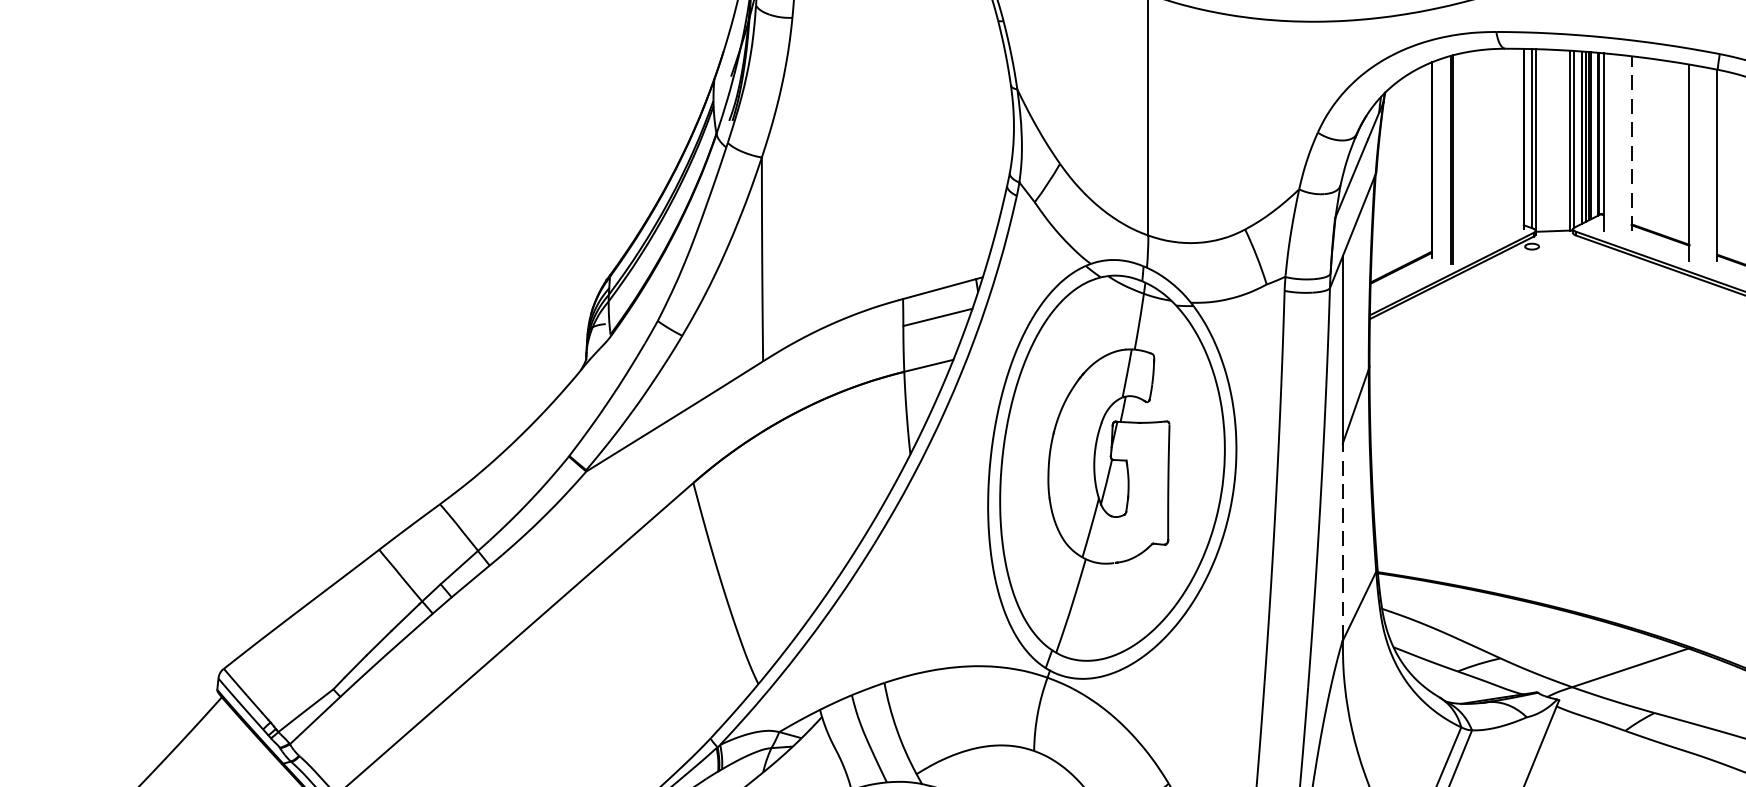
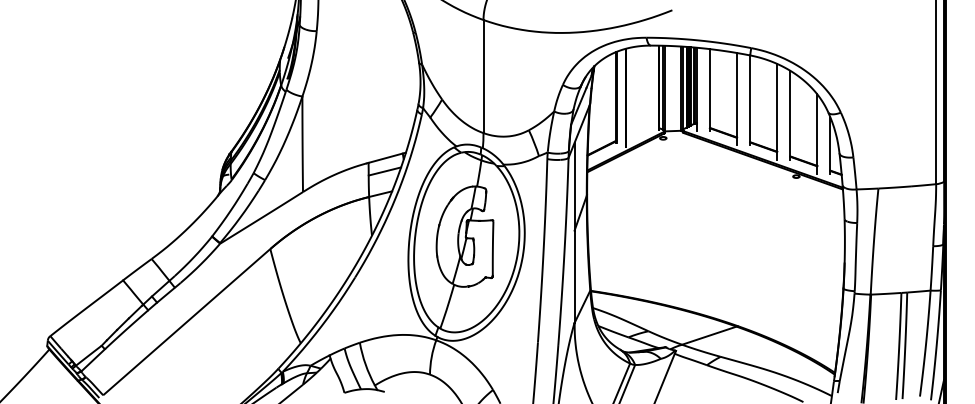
line: (1630, 144) -> (709, 90), dashed -> solid
line: (1342, 541) -> (574, 276), dashed -> solid

